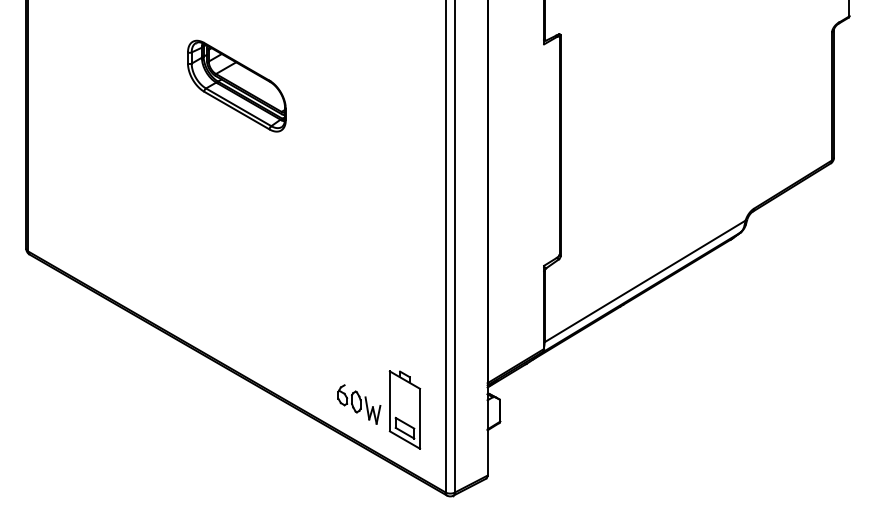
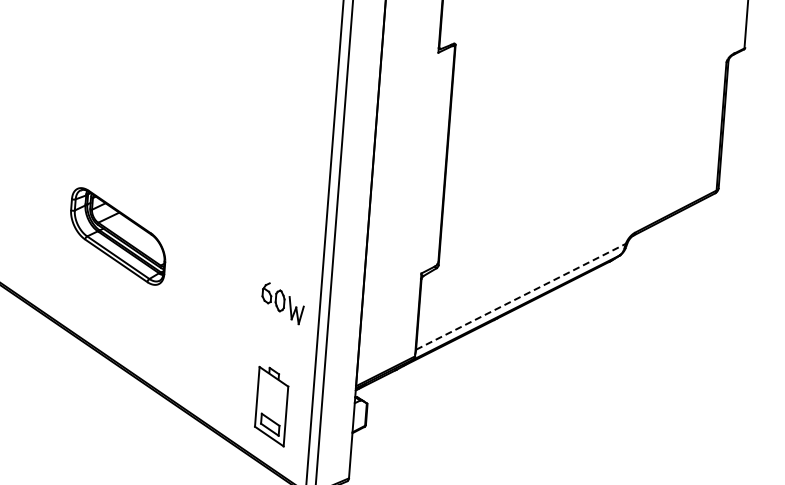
part: (236, 85) -> (117, 235), moved
line: (645, 281) -> (521, 296), solid -> dashed
part: (359, 404) -> (283, 303), moved

